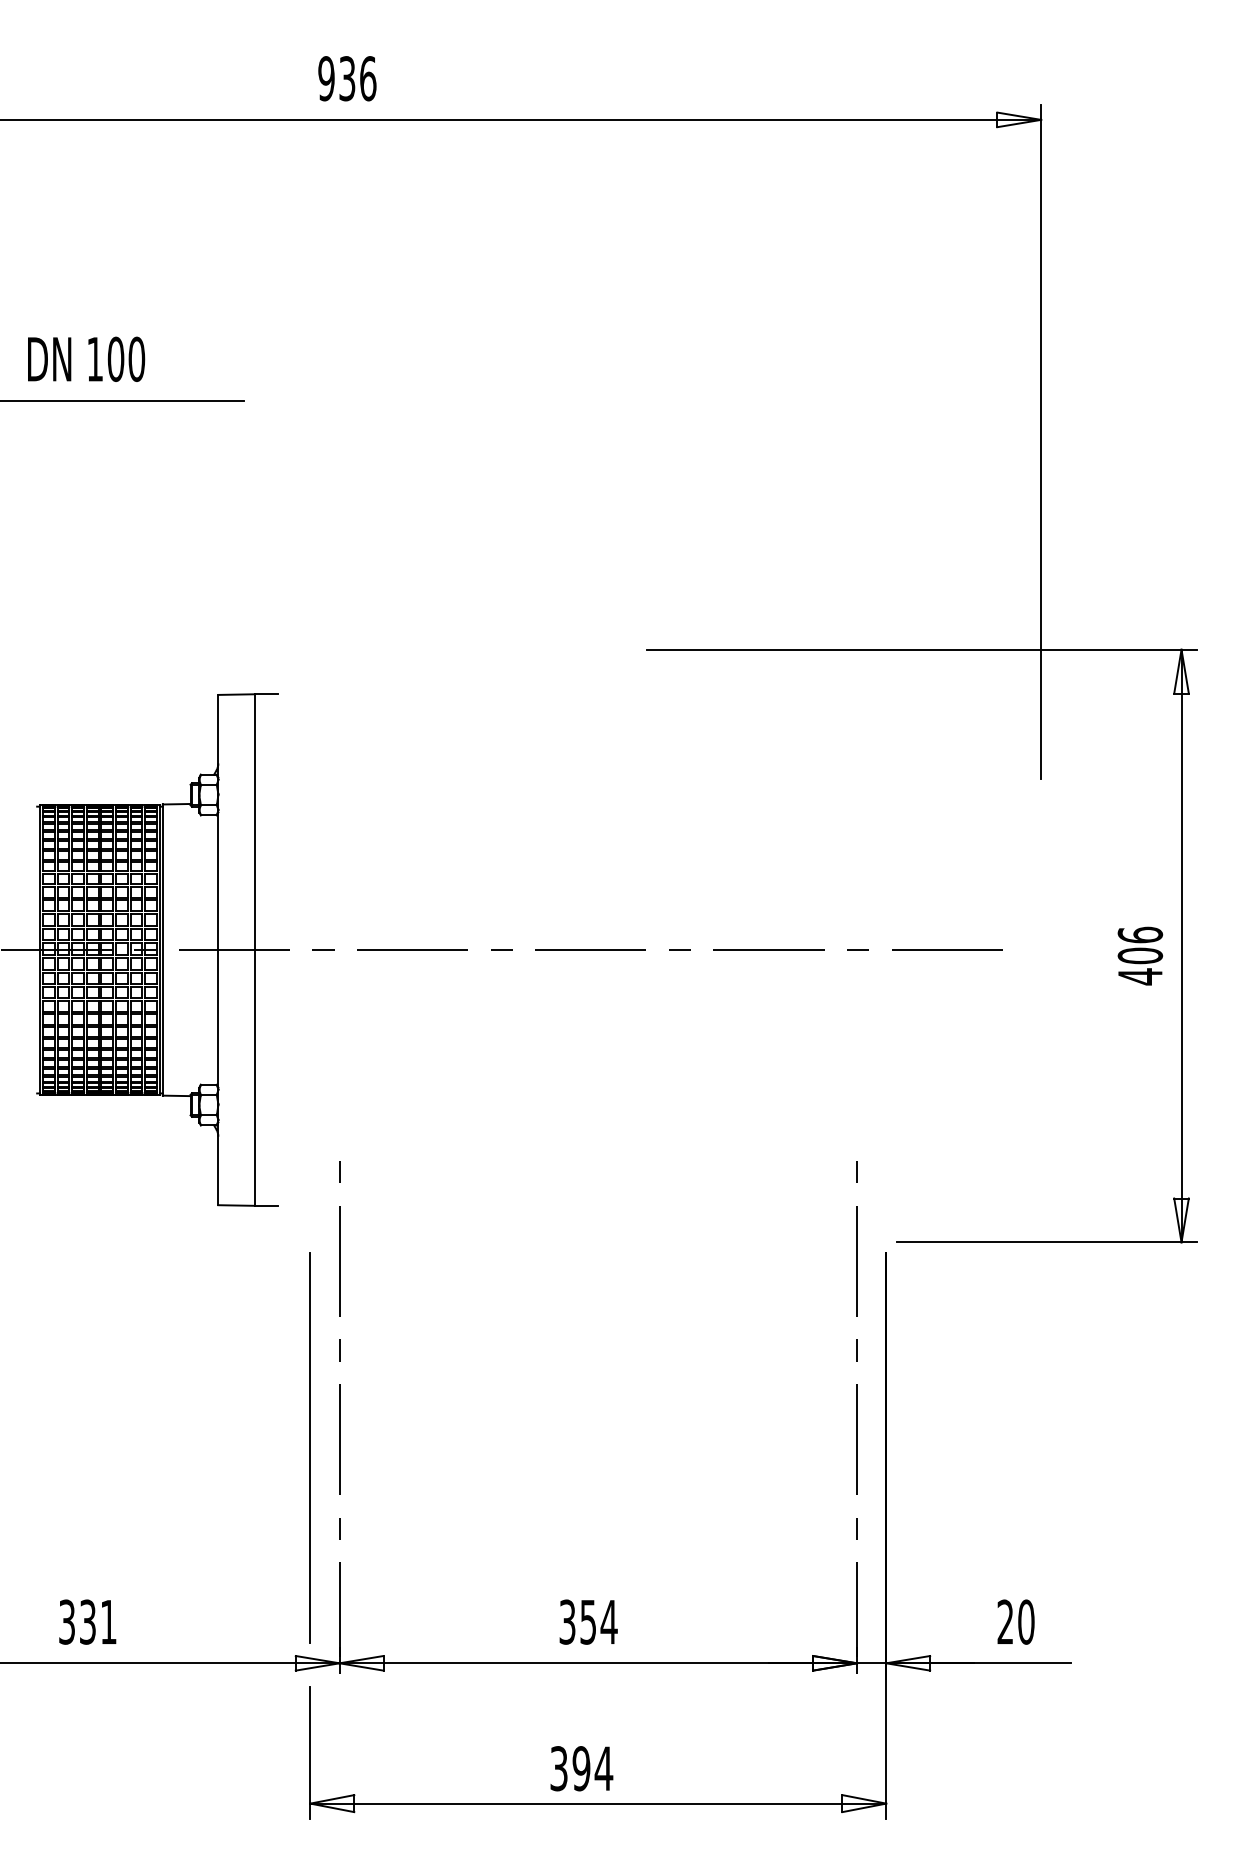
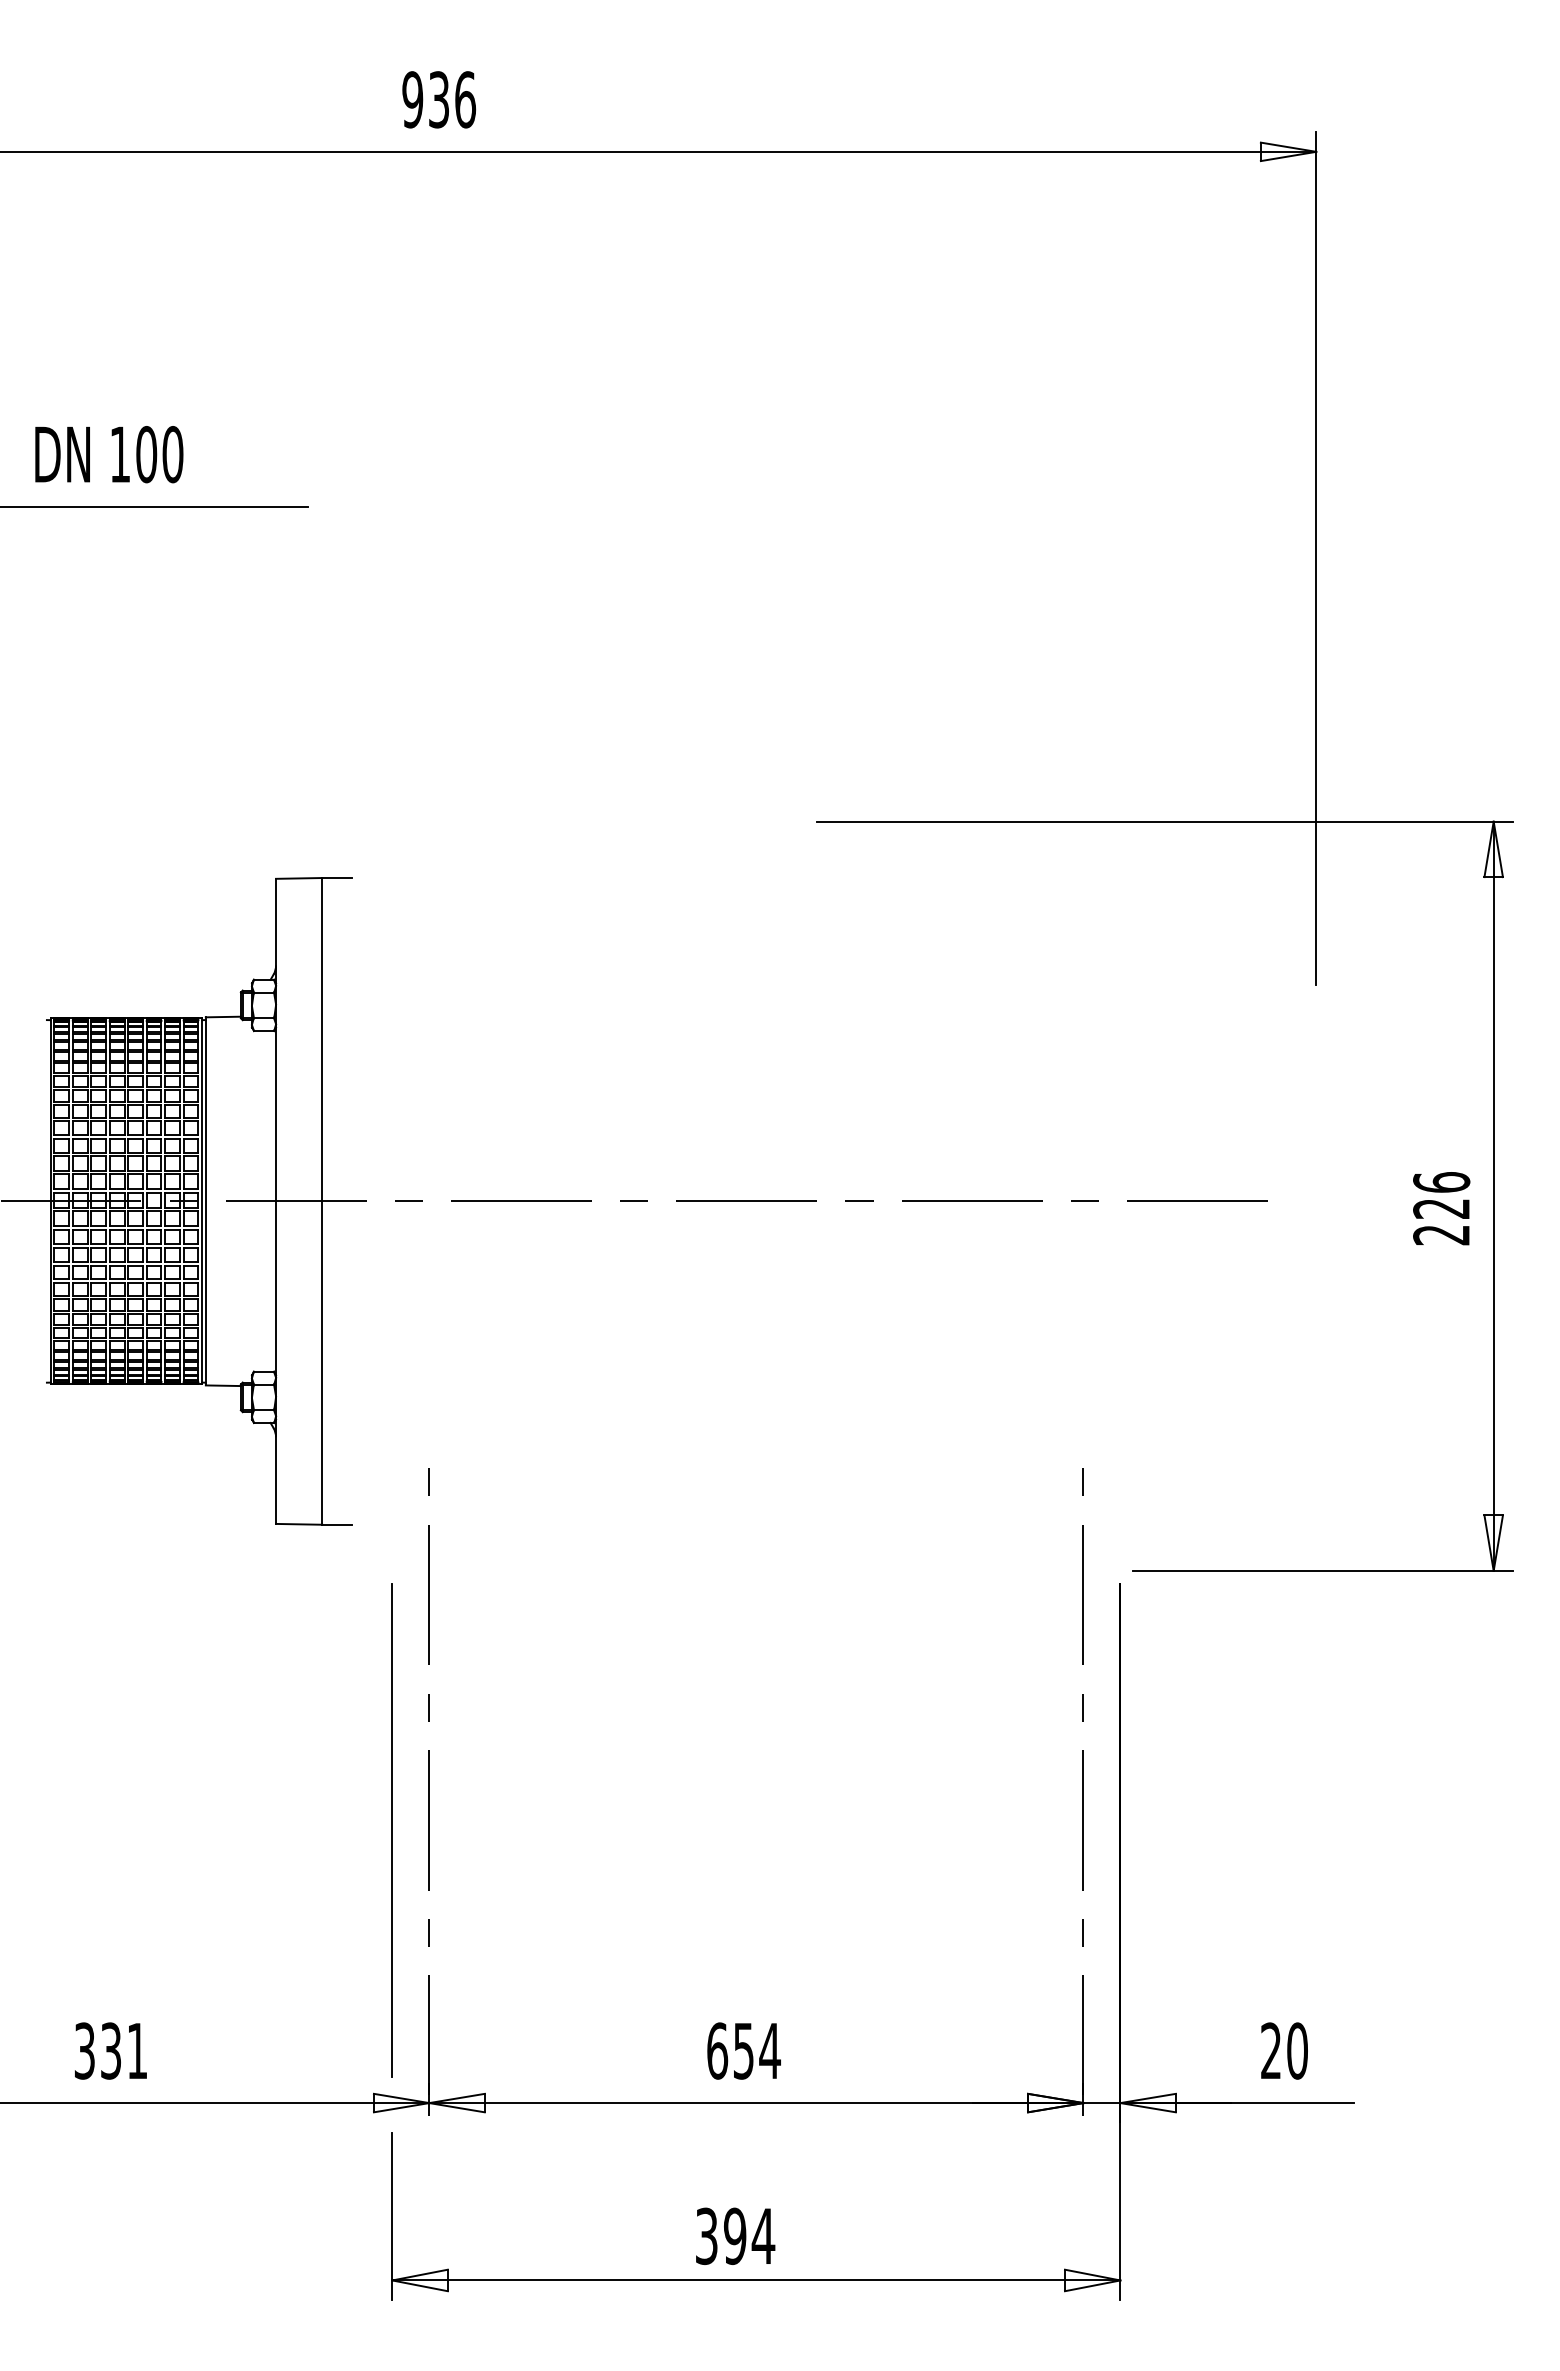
text: (1140, 966) -> (1441, 1222), 406 -> 226
text: (567, 1621) -> (717, 2050), 354 -> 654

